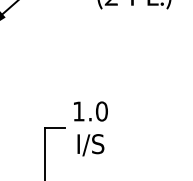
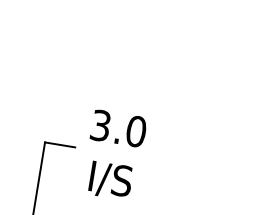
text: (78, 111) -> (100, 125), 1.0 -> 3.0

